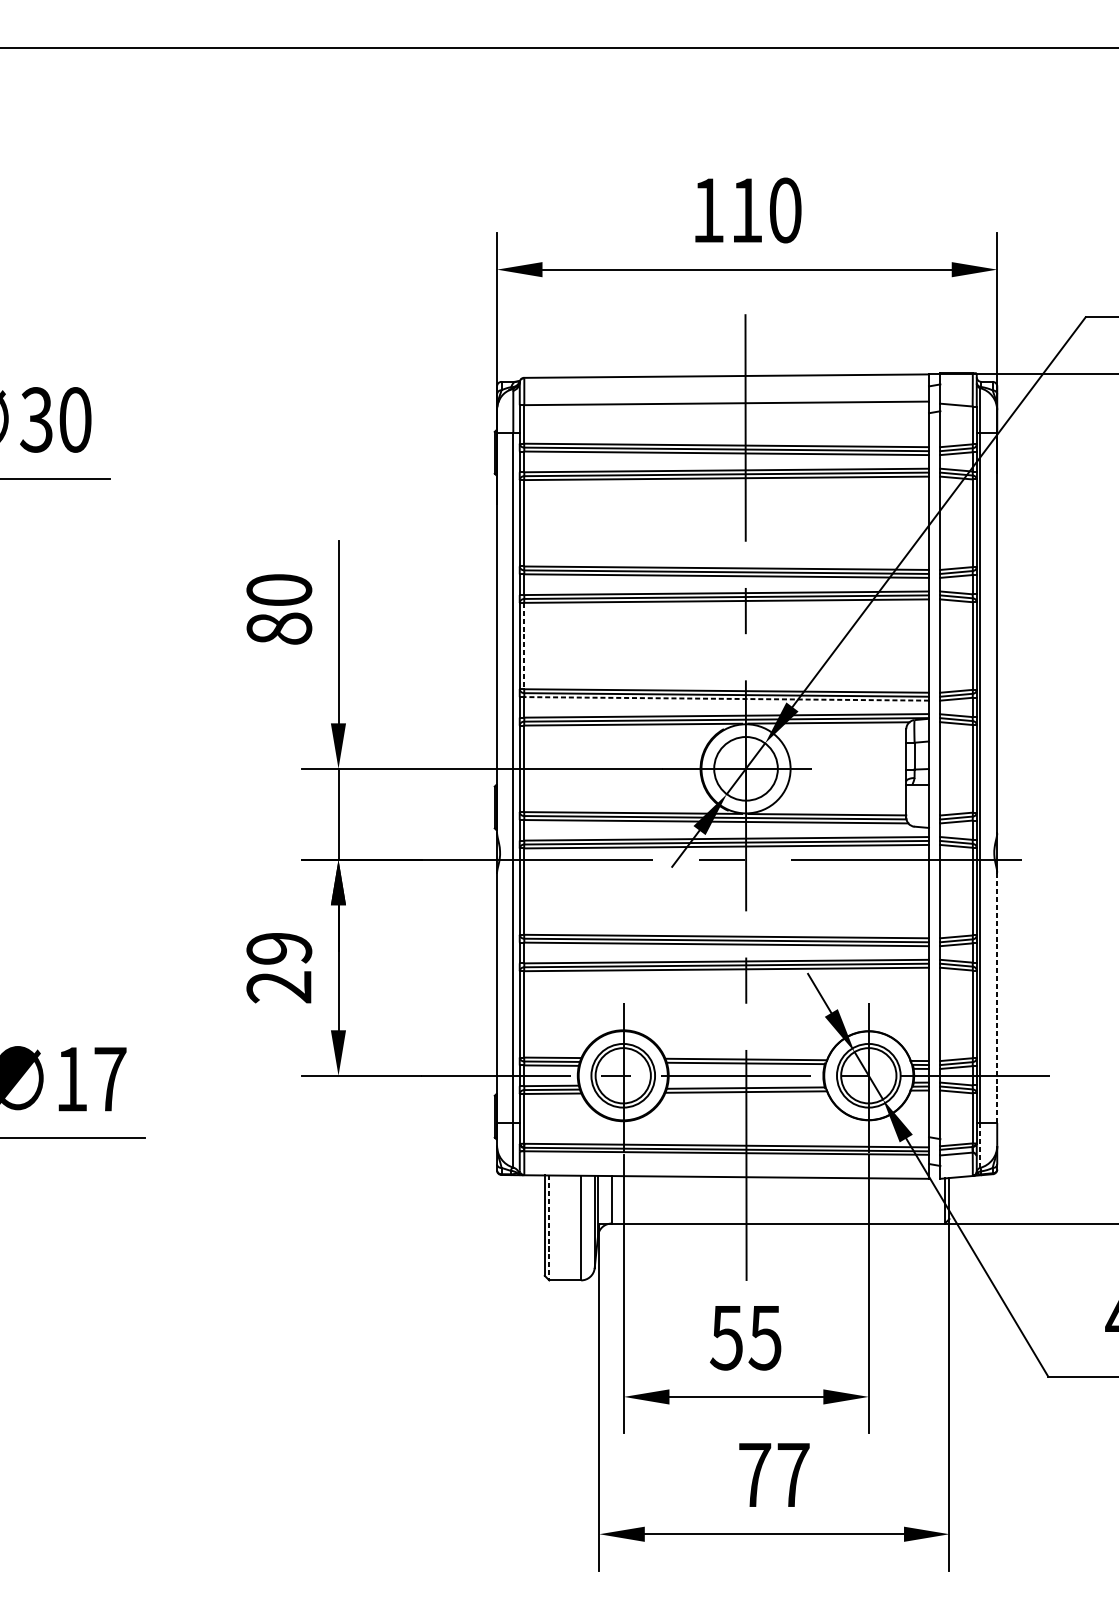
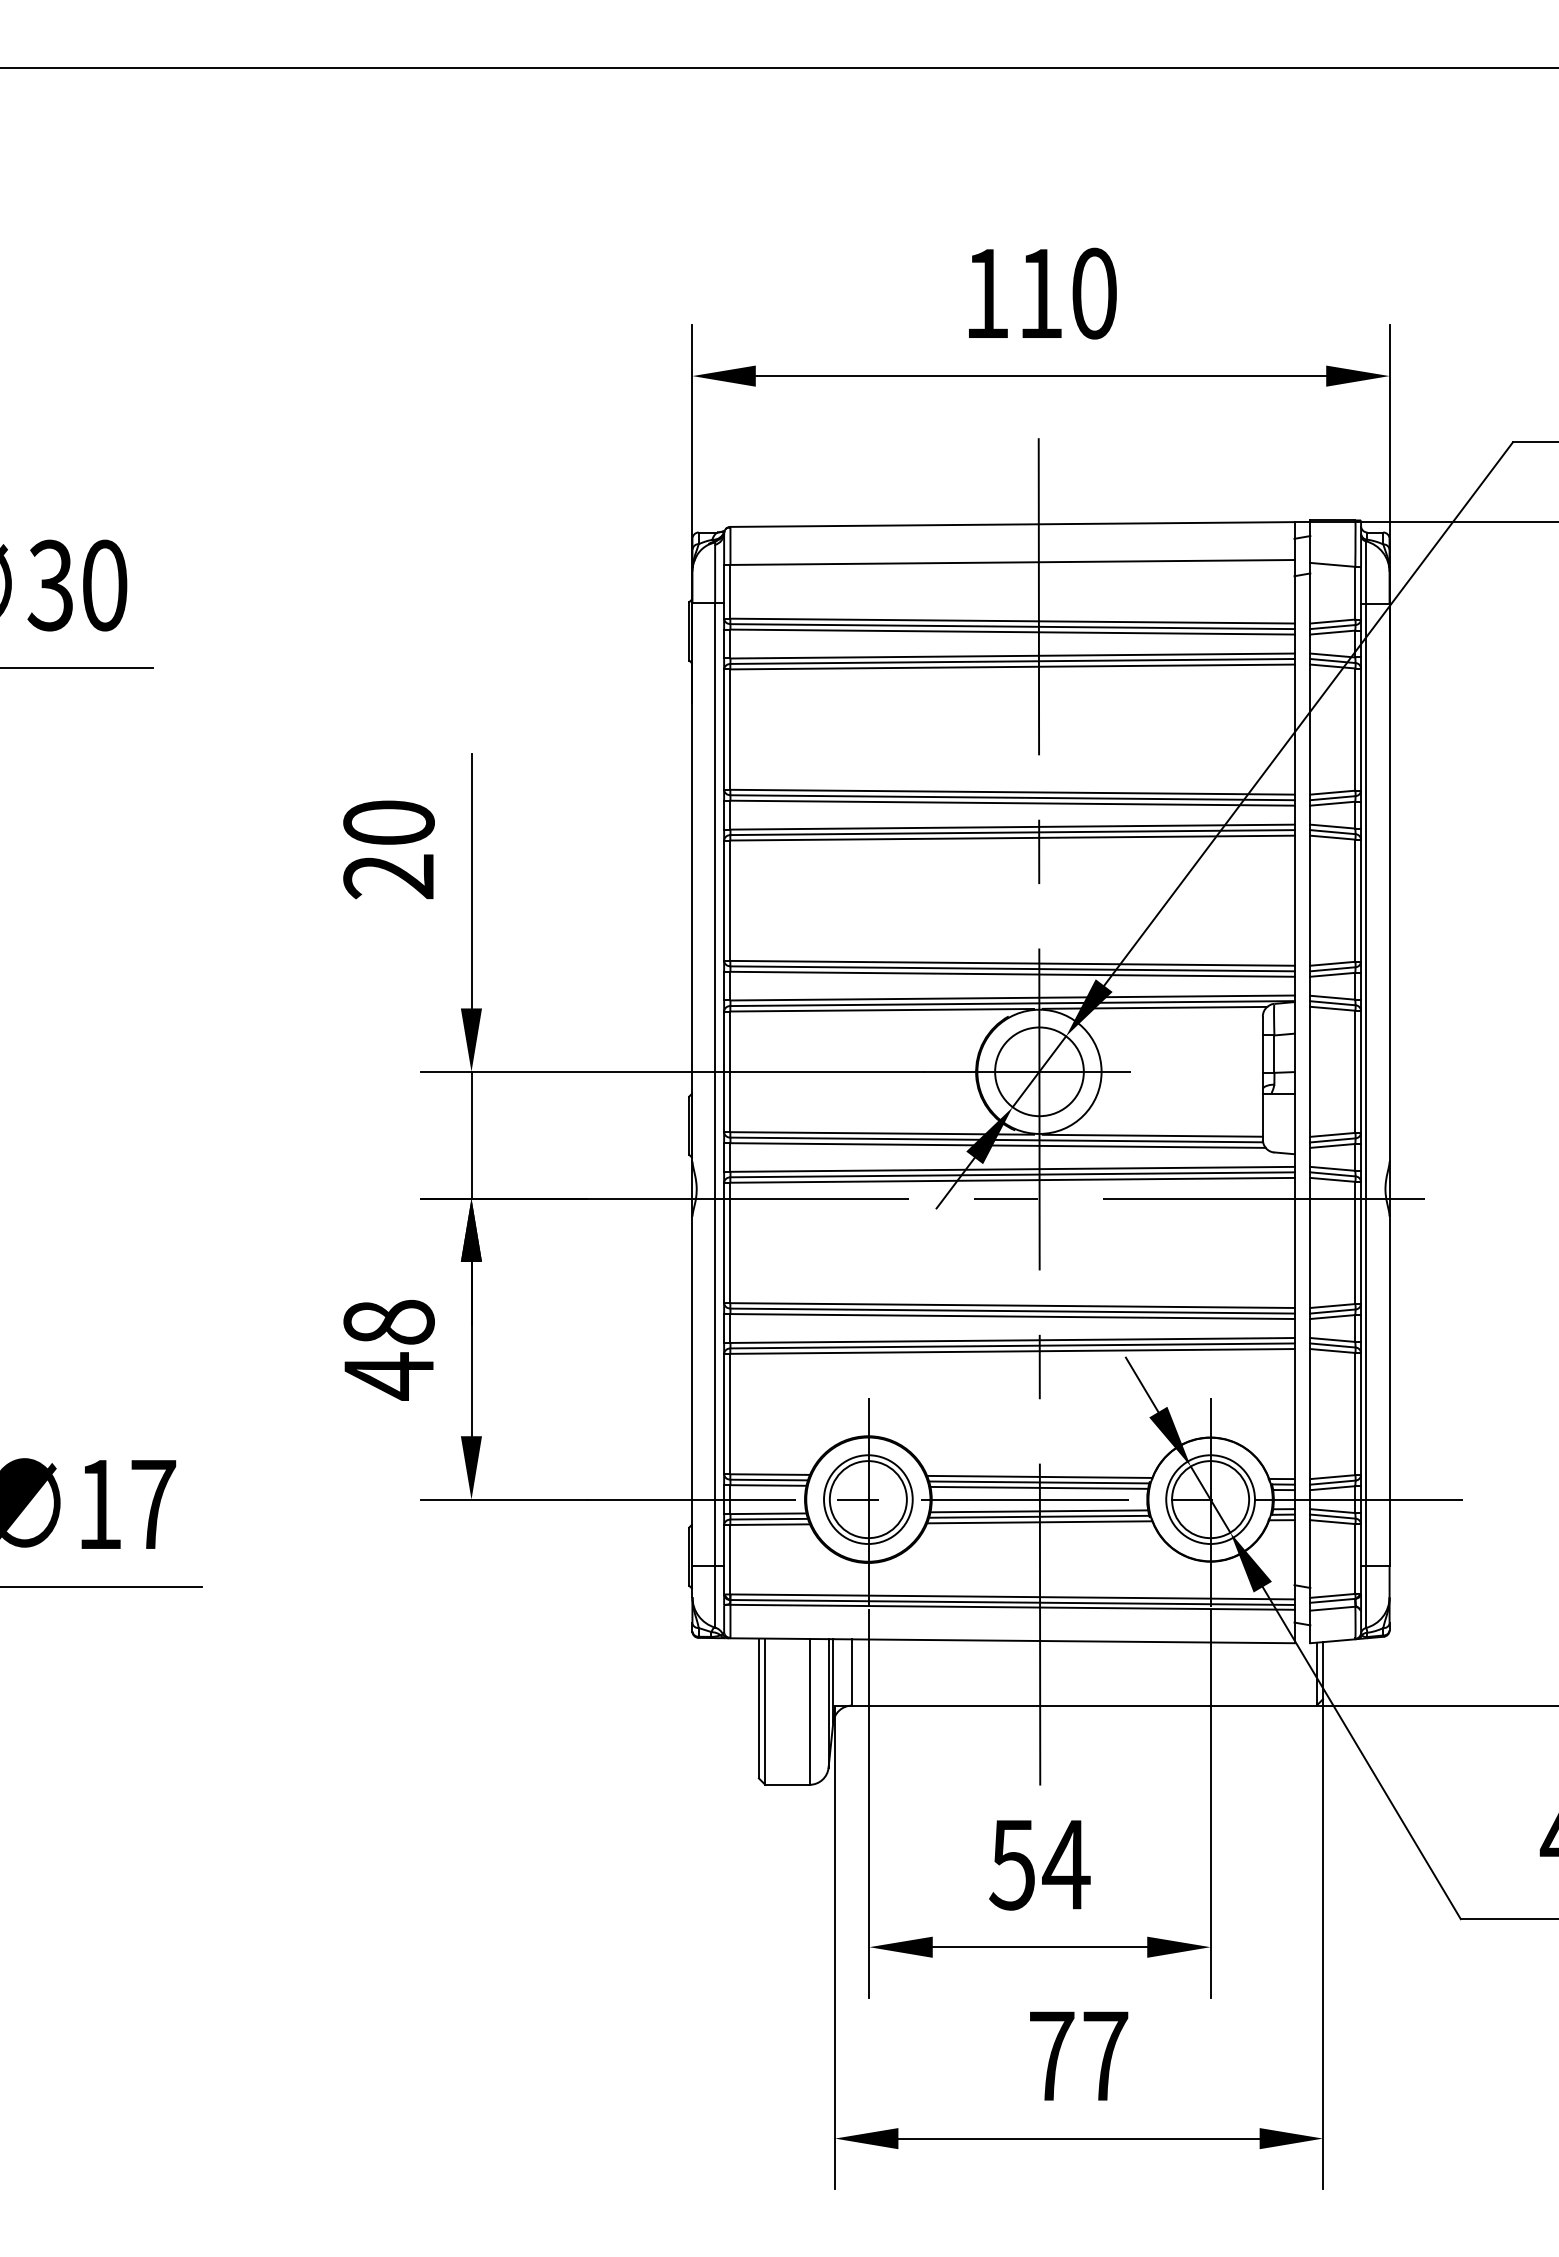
text: (278, 628) -> (388, 876), 80 -> 20
line: (524, 646) -> (730, 901), dashed -> solid
line: (725, 699) -> (1011, 974), dashed -> solid
text: (278, 968) -> (388, 1349), 29 -> 48
line: (997, 998) -> (1389, 1391), dashed -> solid
line: (746, 1067) -> (1039, 1487), added
line: (746, 1084) -> (1039, 1511), added
line: (979, 1146) -> (1365, 1597), dashed -> solid
line: (549, 1228) -> (765, 1712), dashed -> solid
text: (765, 1338) -> (1066, 1865), 55 -> 54

